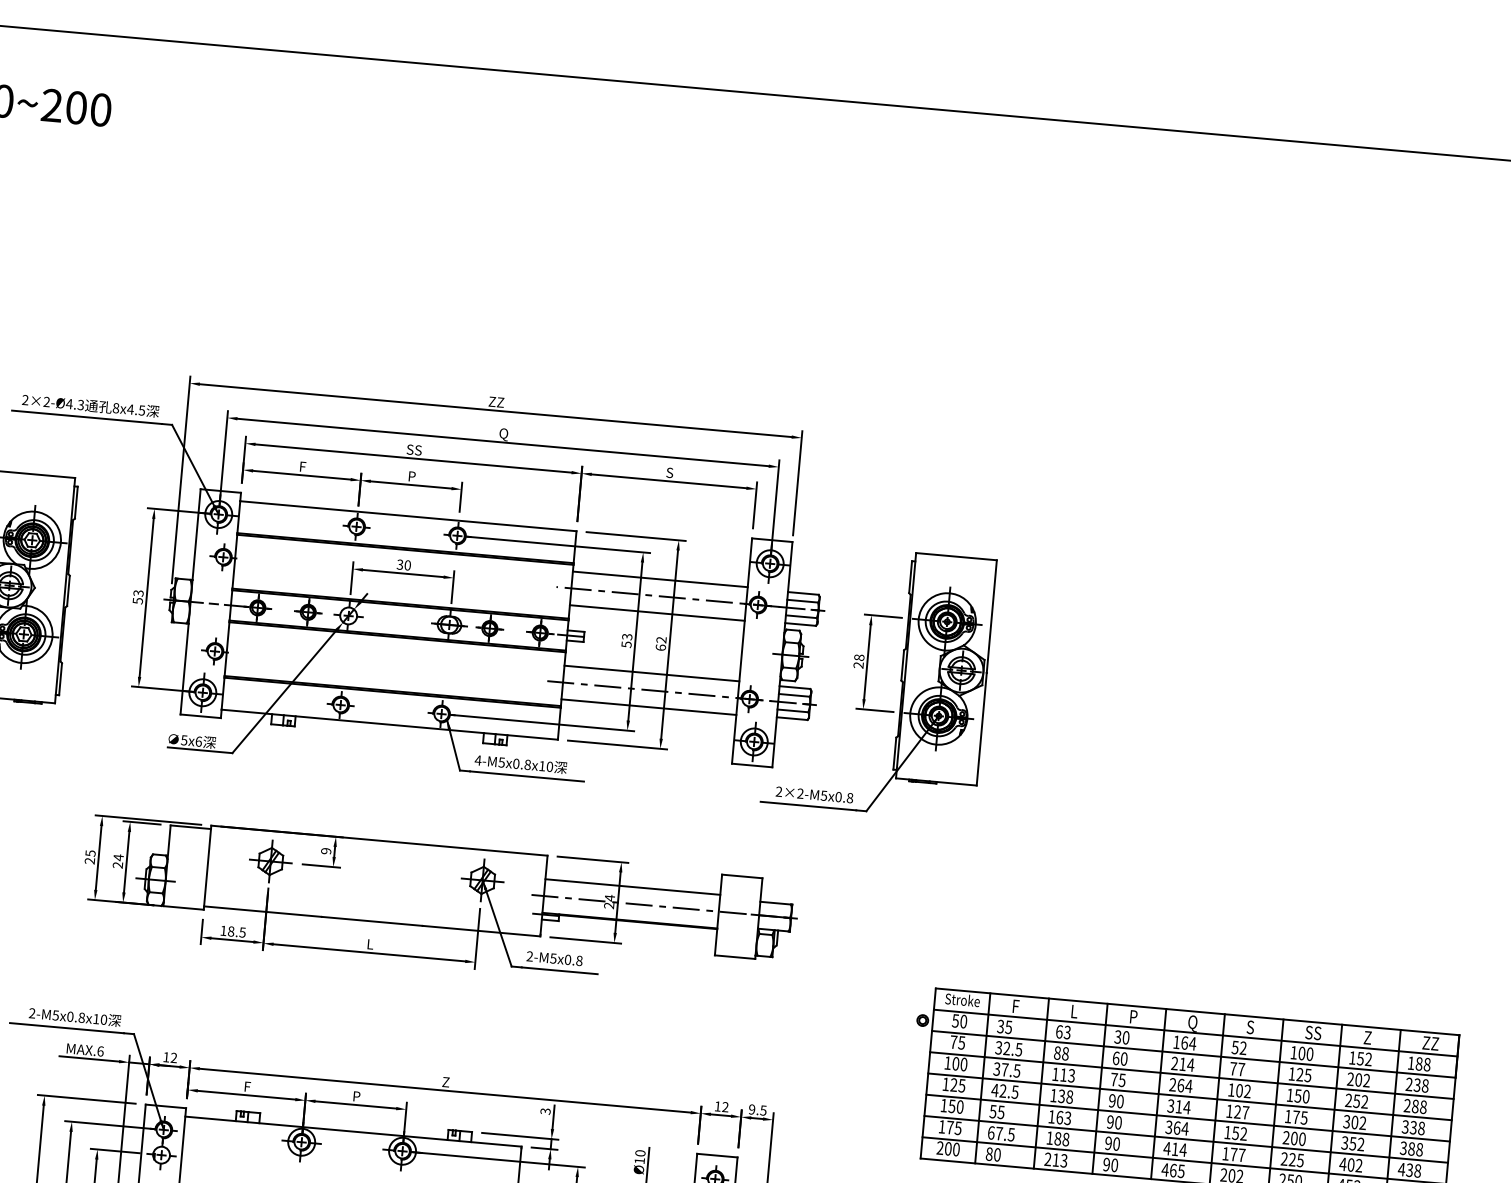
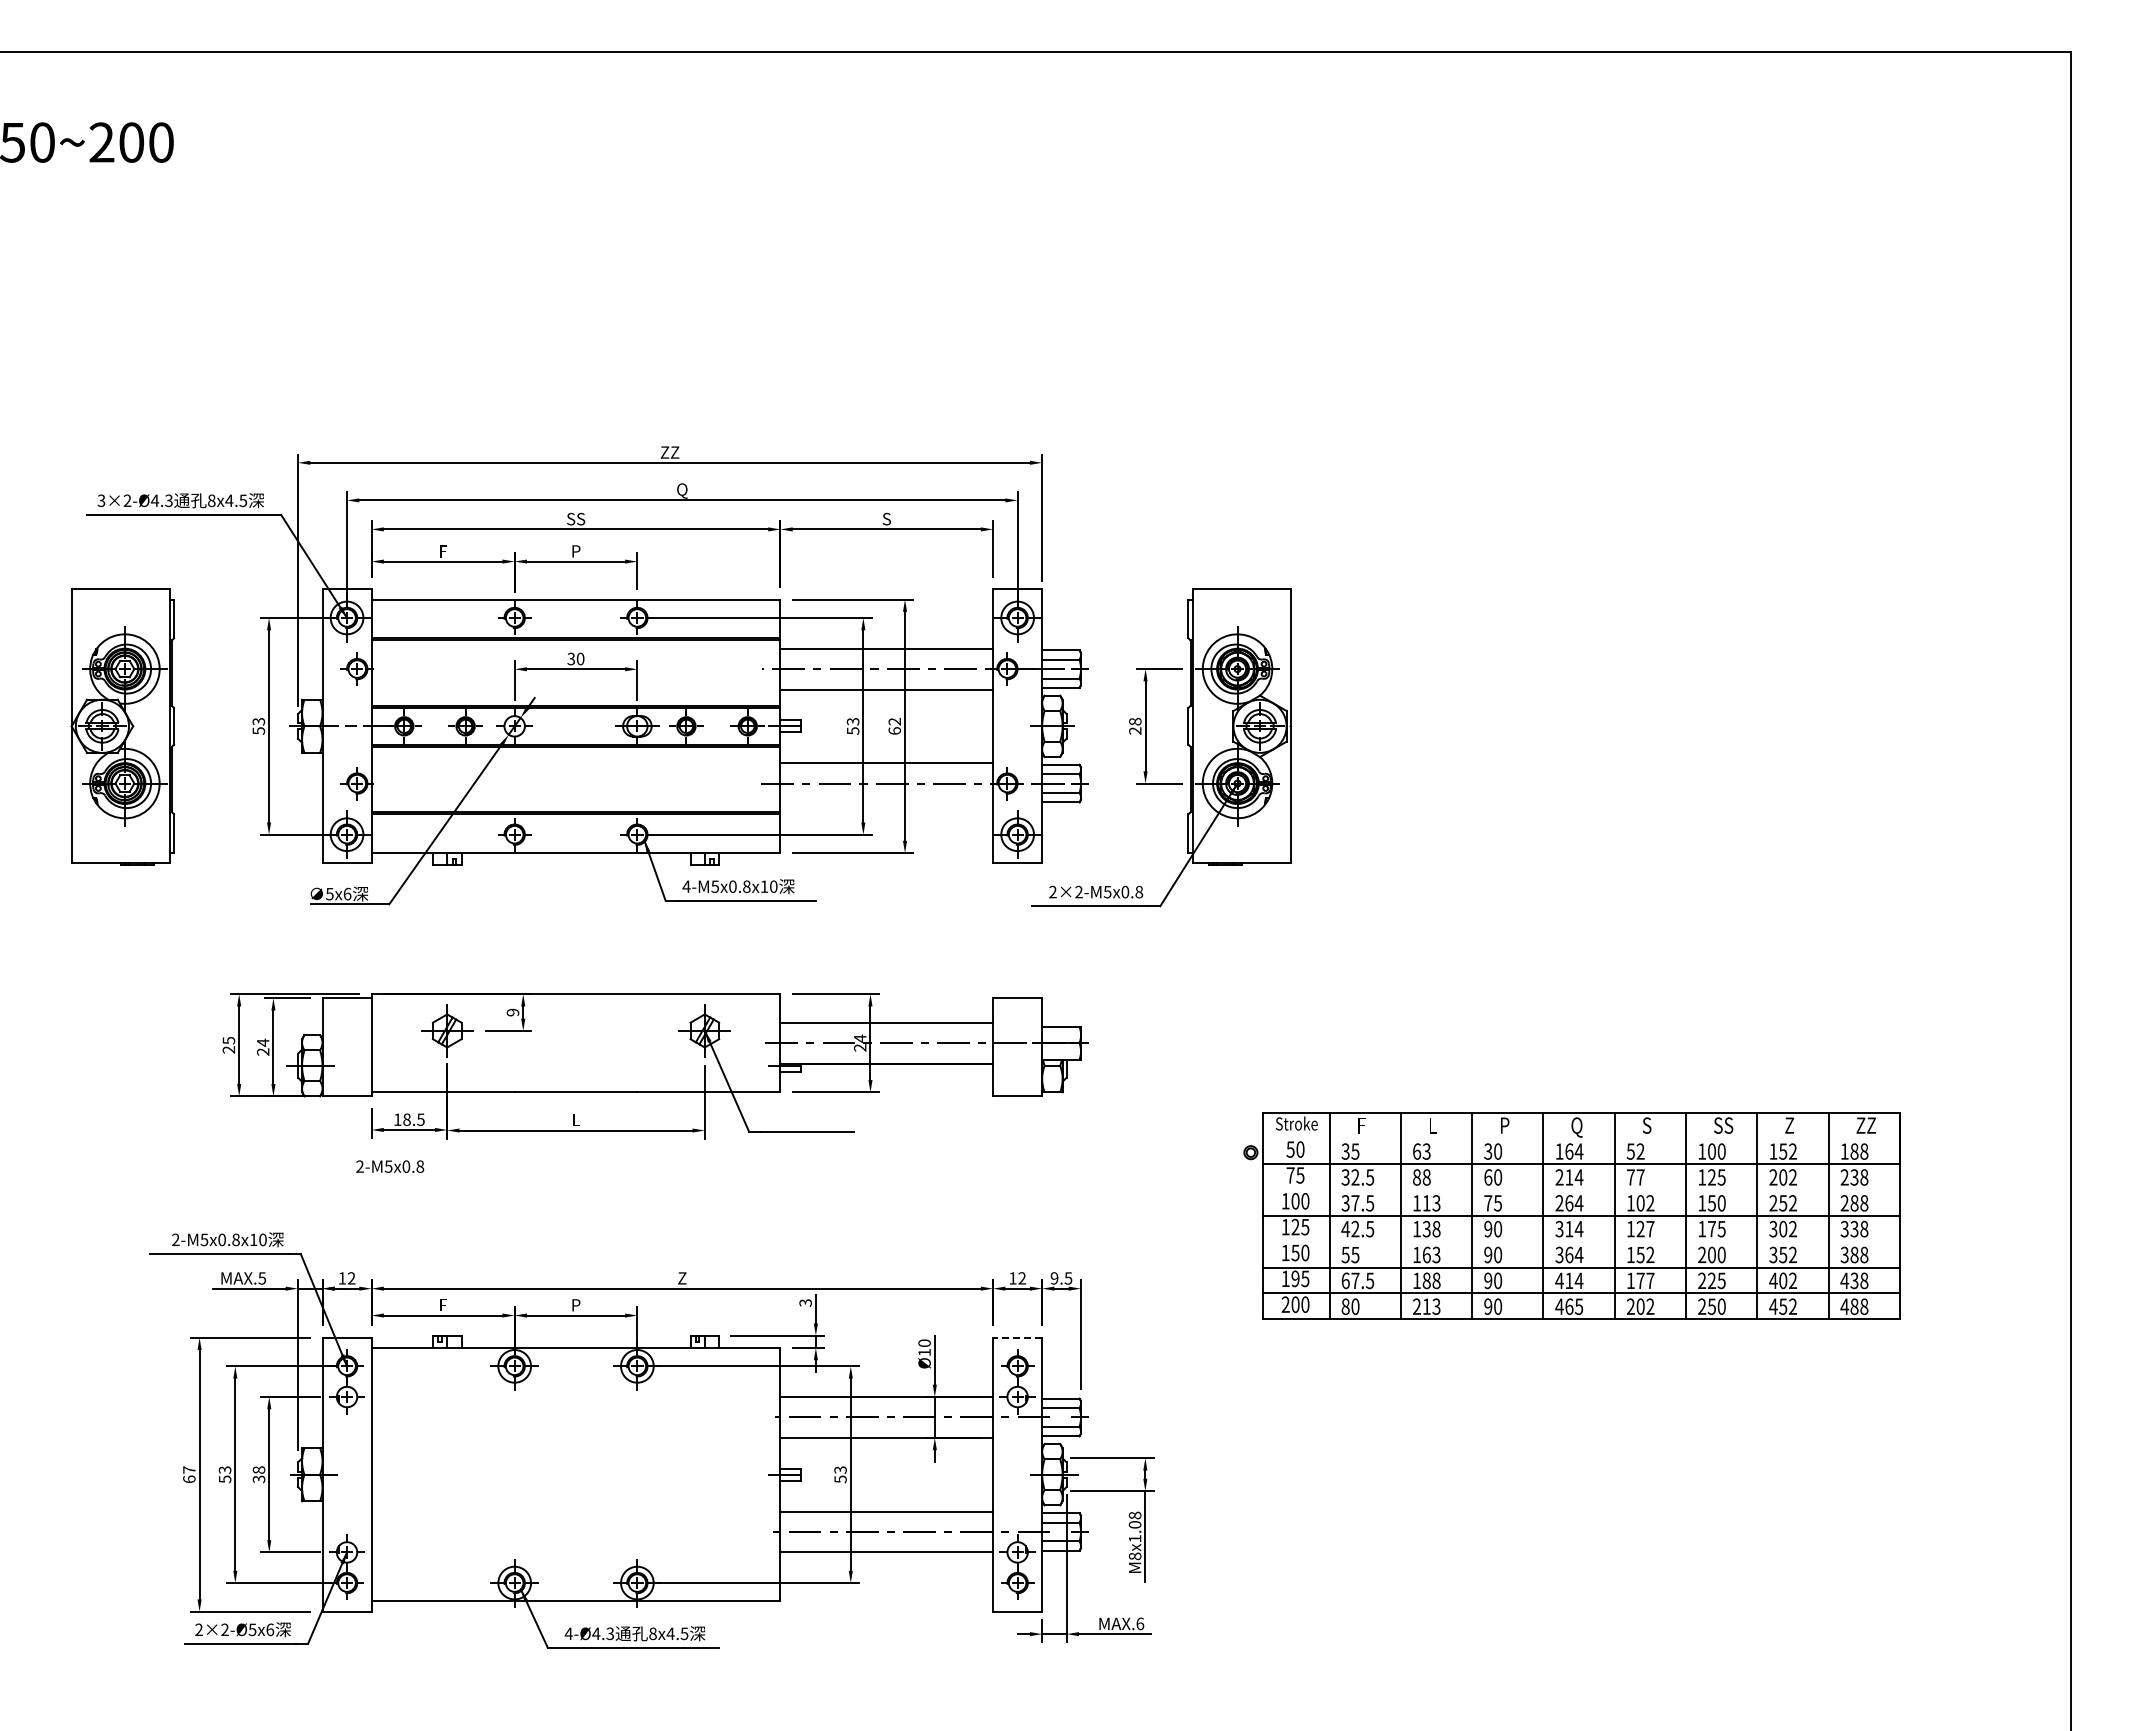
text: (25, 400) -> (101, 501), 2×2-Ø4.3 -> 3×2-Ø4.3
line: (648, 707) -> (886, 804), removed
text: (554, 958) -> (390, 1166), moved
line: (1195, 1033) -> (1581, 1138), removed
text: (100, 1051) -> (262, 1278), MAX.6 -> MAX.5
line: (1191, 1075) -> (1581, 1190), removed
line: (1188, 1117) -> (1581, 1241), removed
text: (950, 1127) -> (1295, 1278), 175 -> 195
line: (717, 1155) -> (1017, 1337), solid -> dashed

